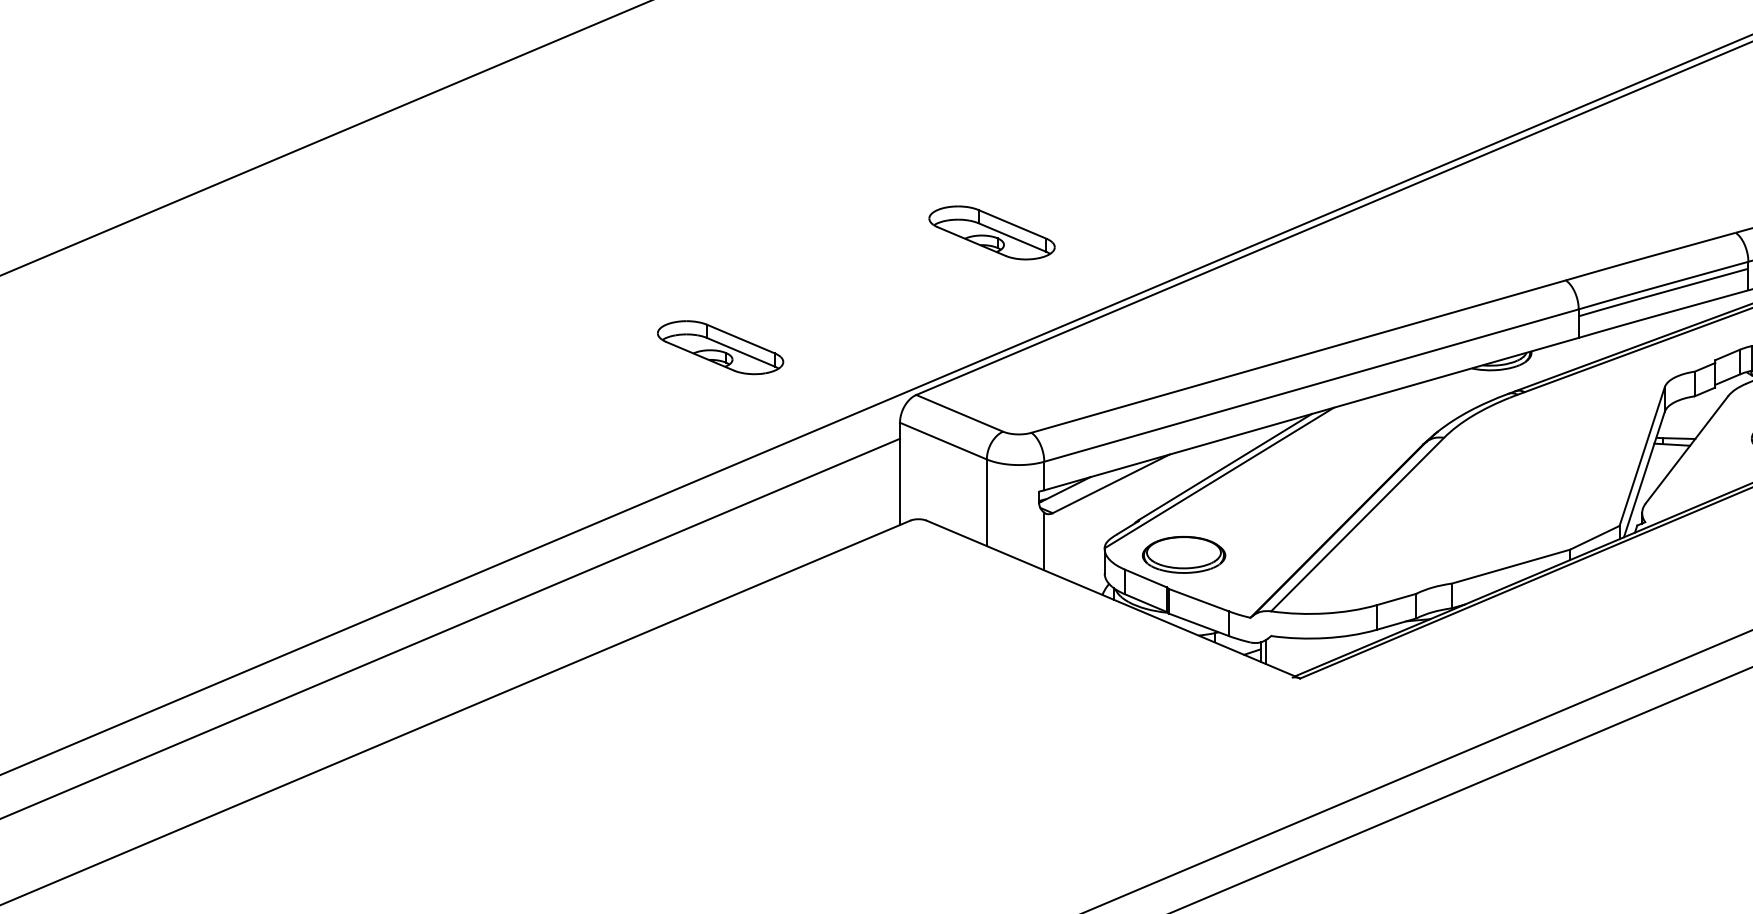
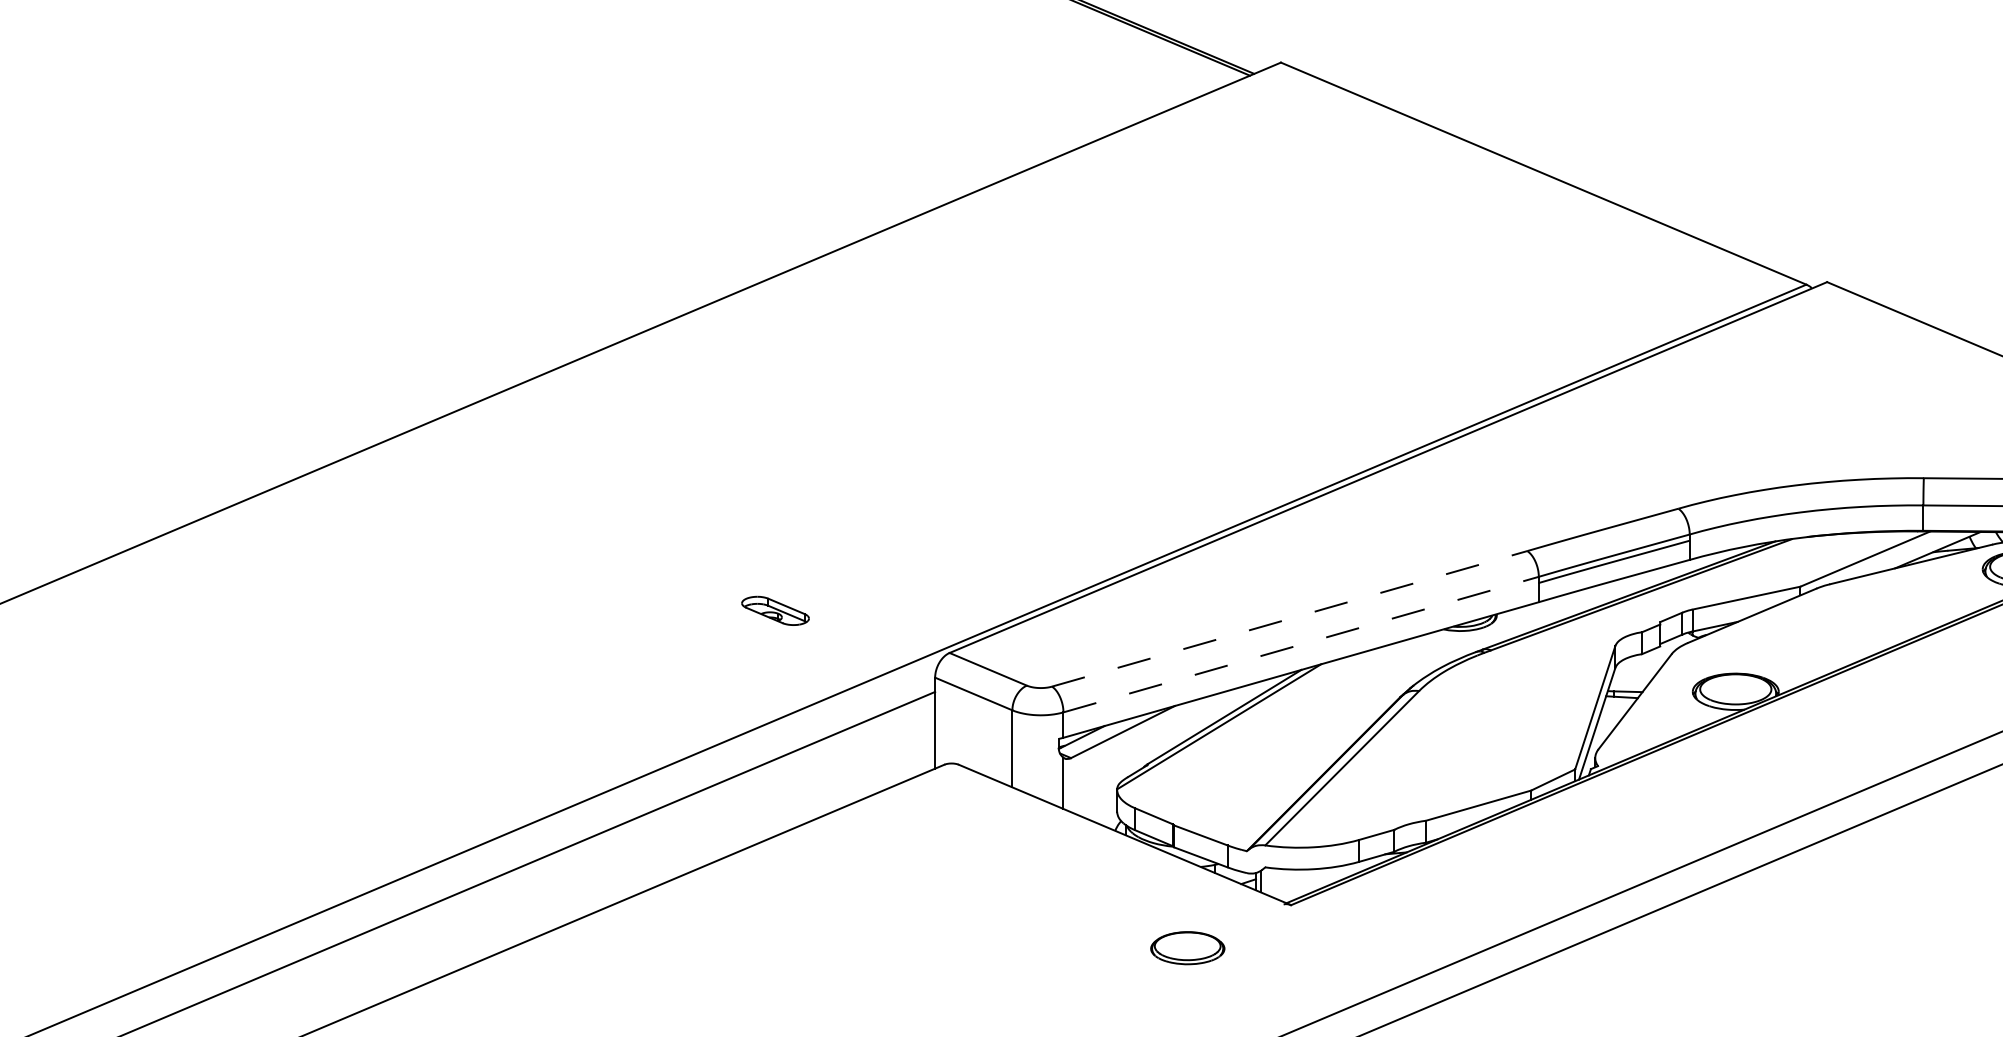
part: (991, 232) -> (1016, 508), removed
part: (720, 347) -> (775, 610), size x0.6
line: (1299, 356) -> (1290, 618), solid -> dashed
line: (1311, 385) -> (1301, 644), solid -> dashed
part: (1183, 555) -> (1187, 948), moved

